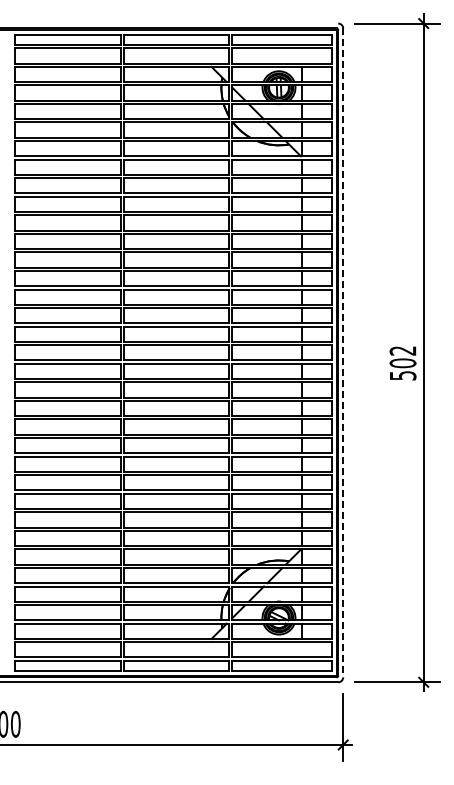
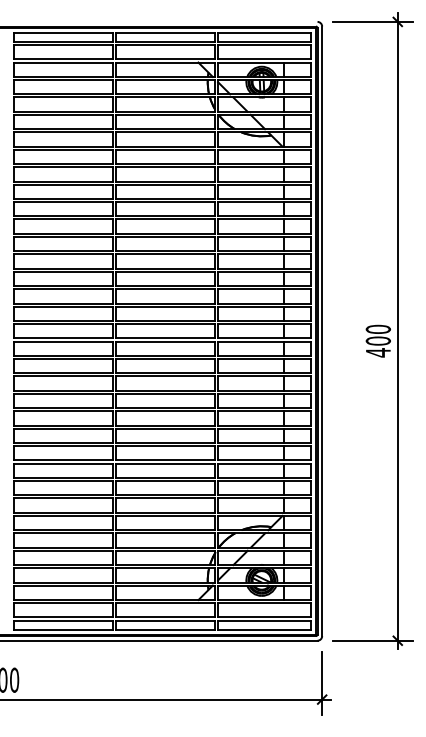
line: (343, 353) -> (322, 331), dashed -> solid
text: (402, 363) -> (377, 341), 502 -> 400

